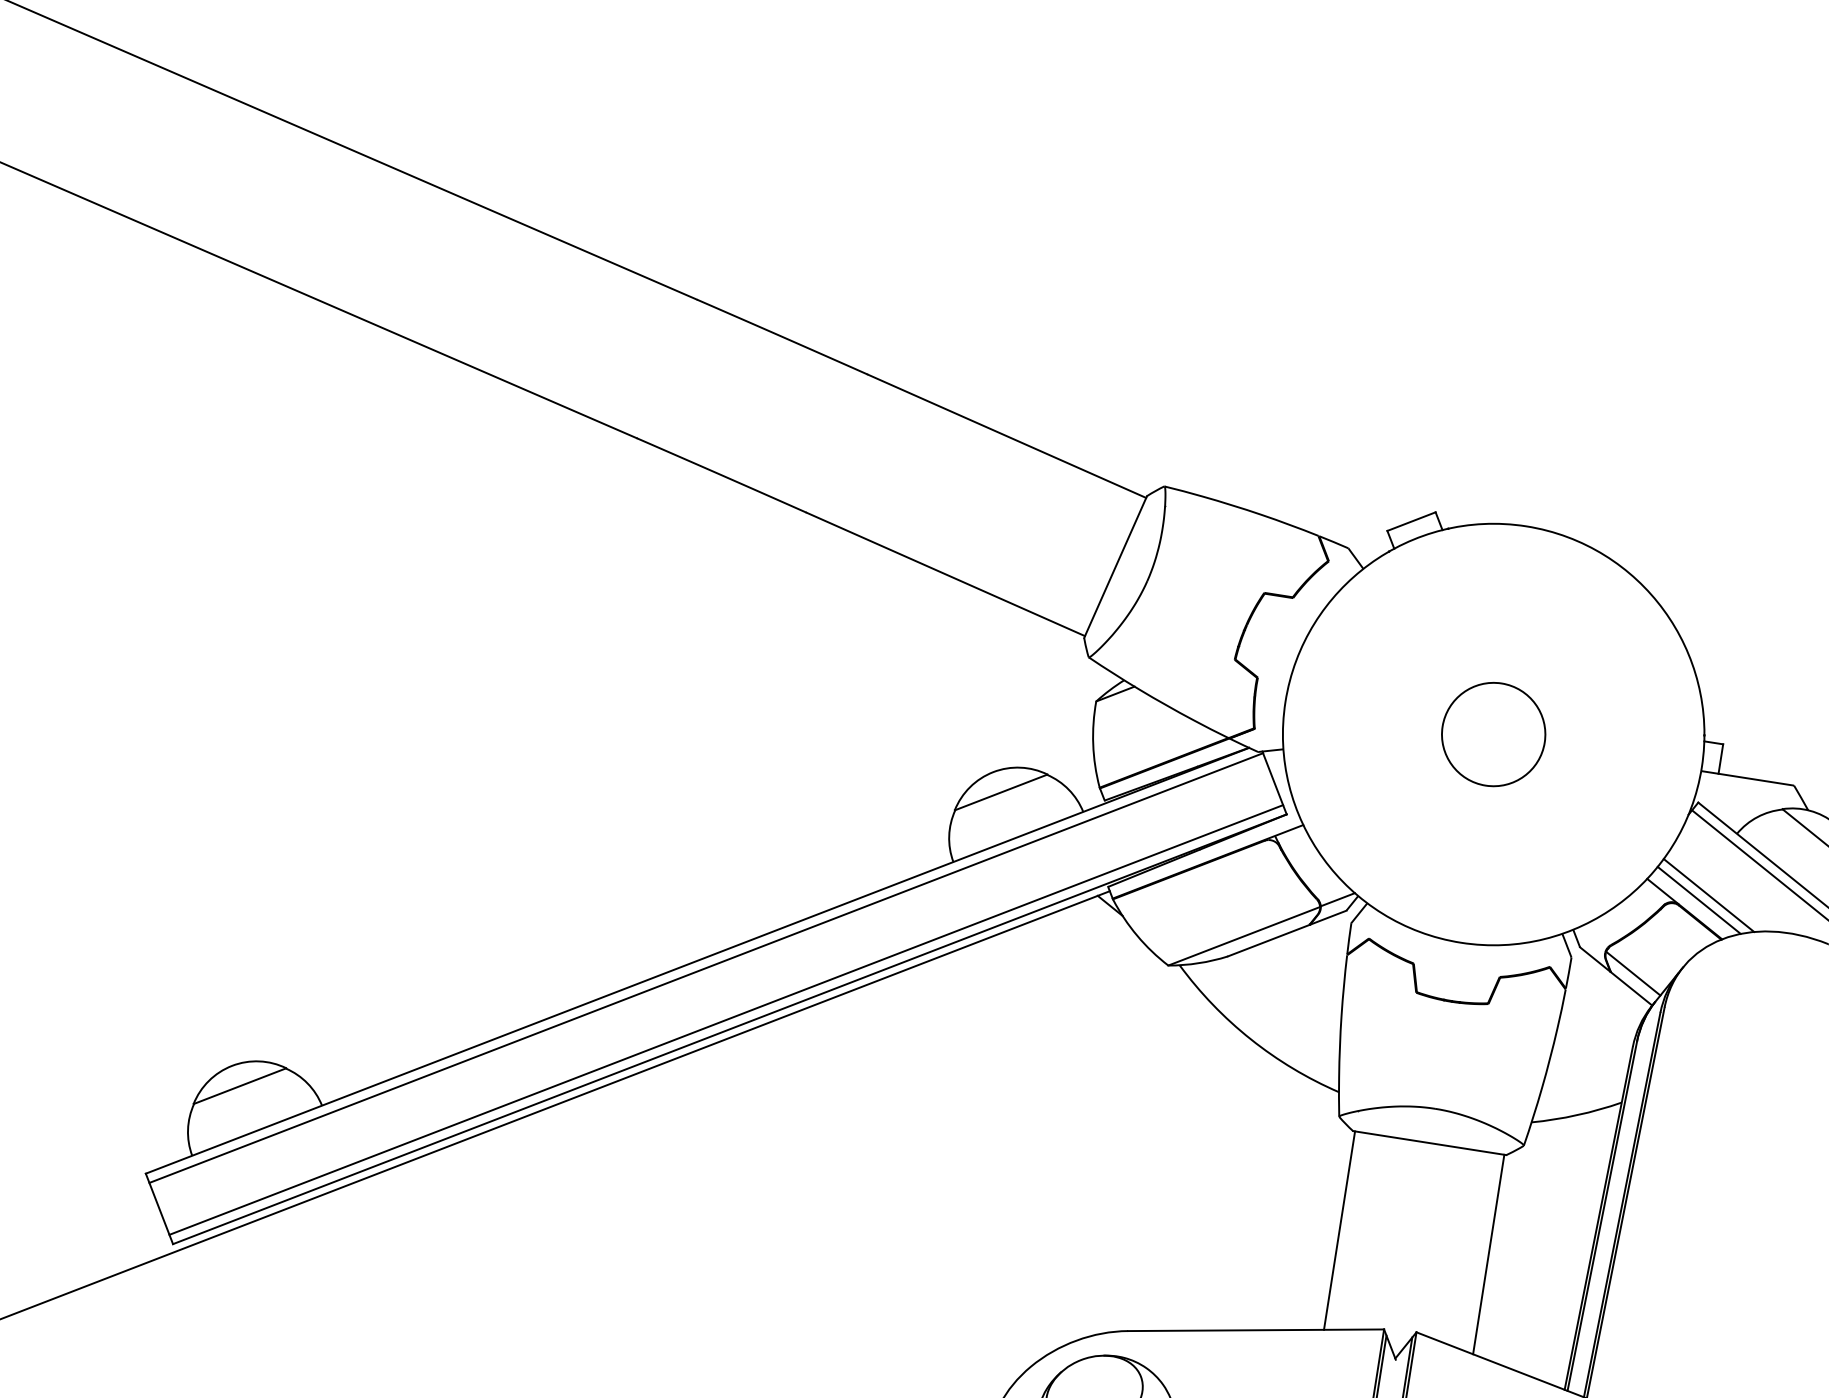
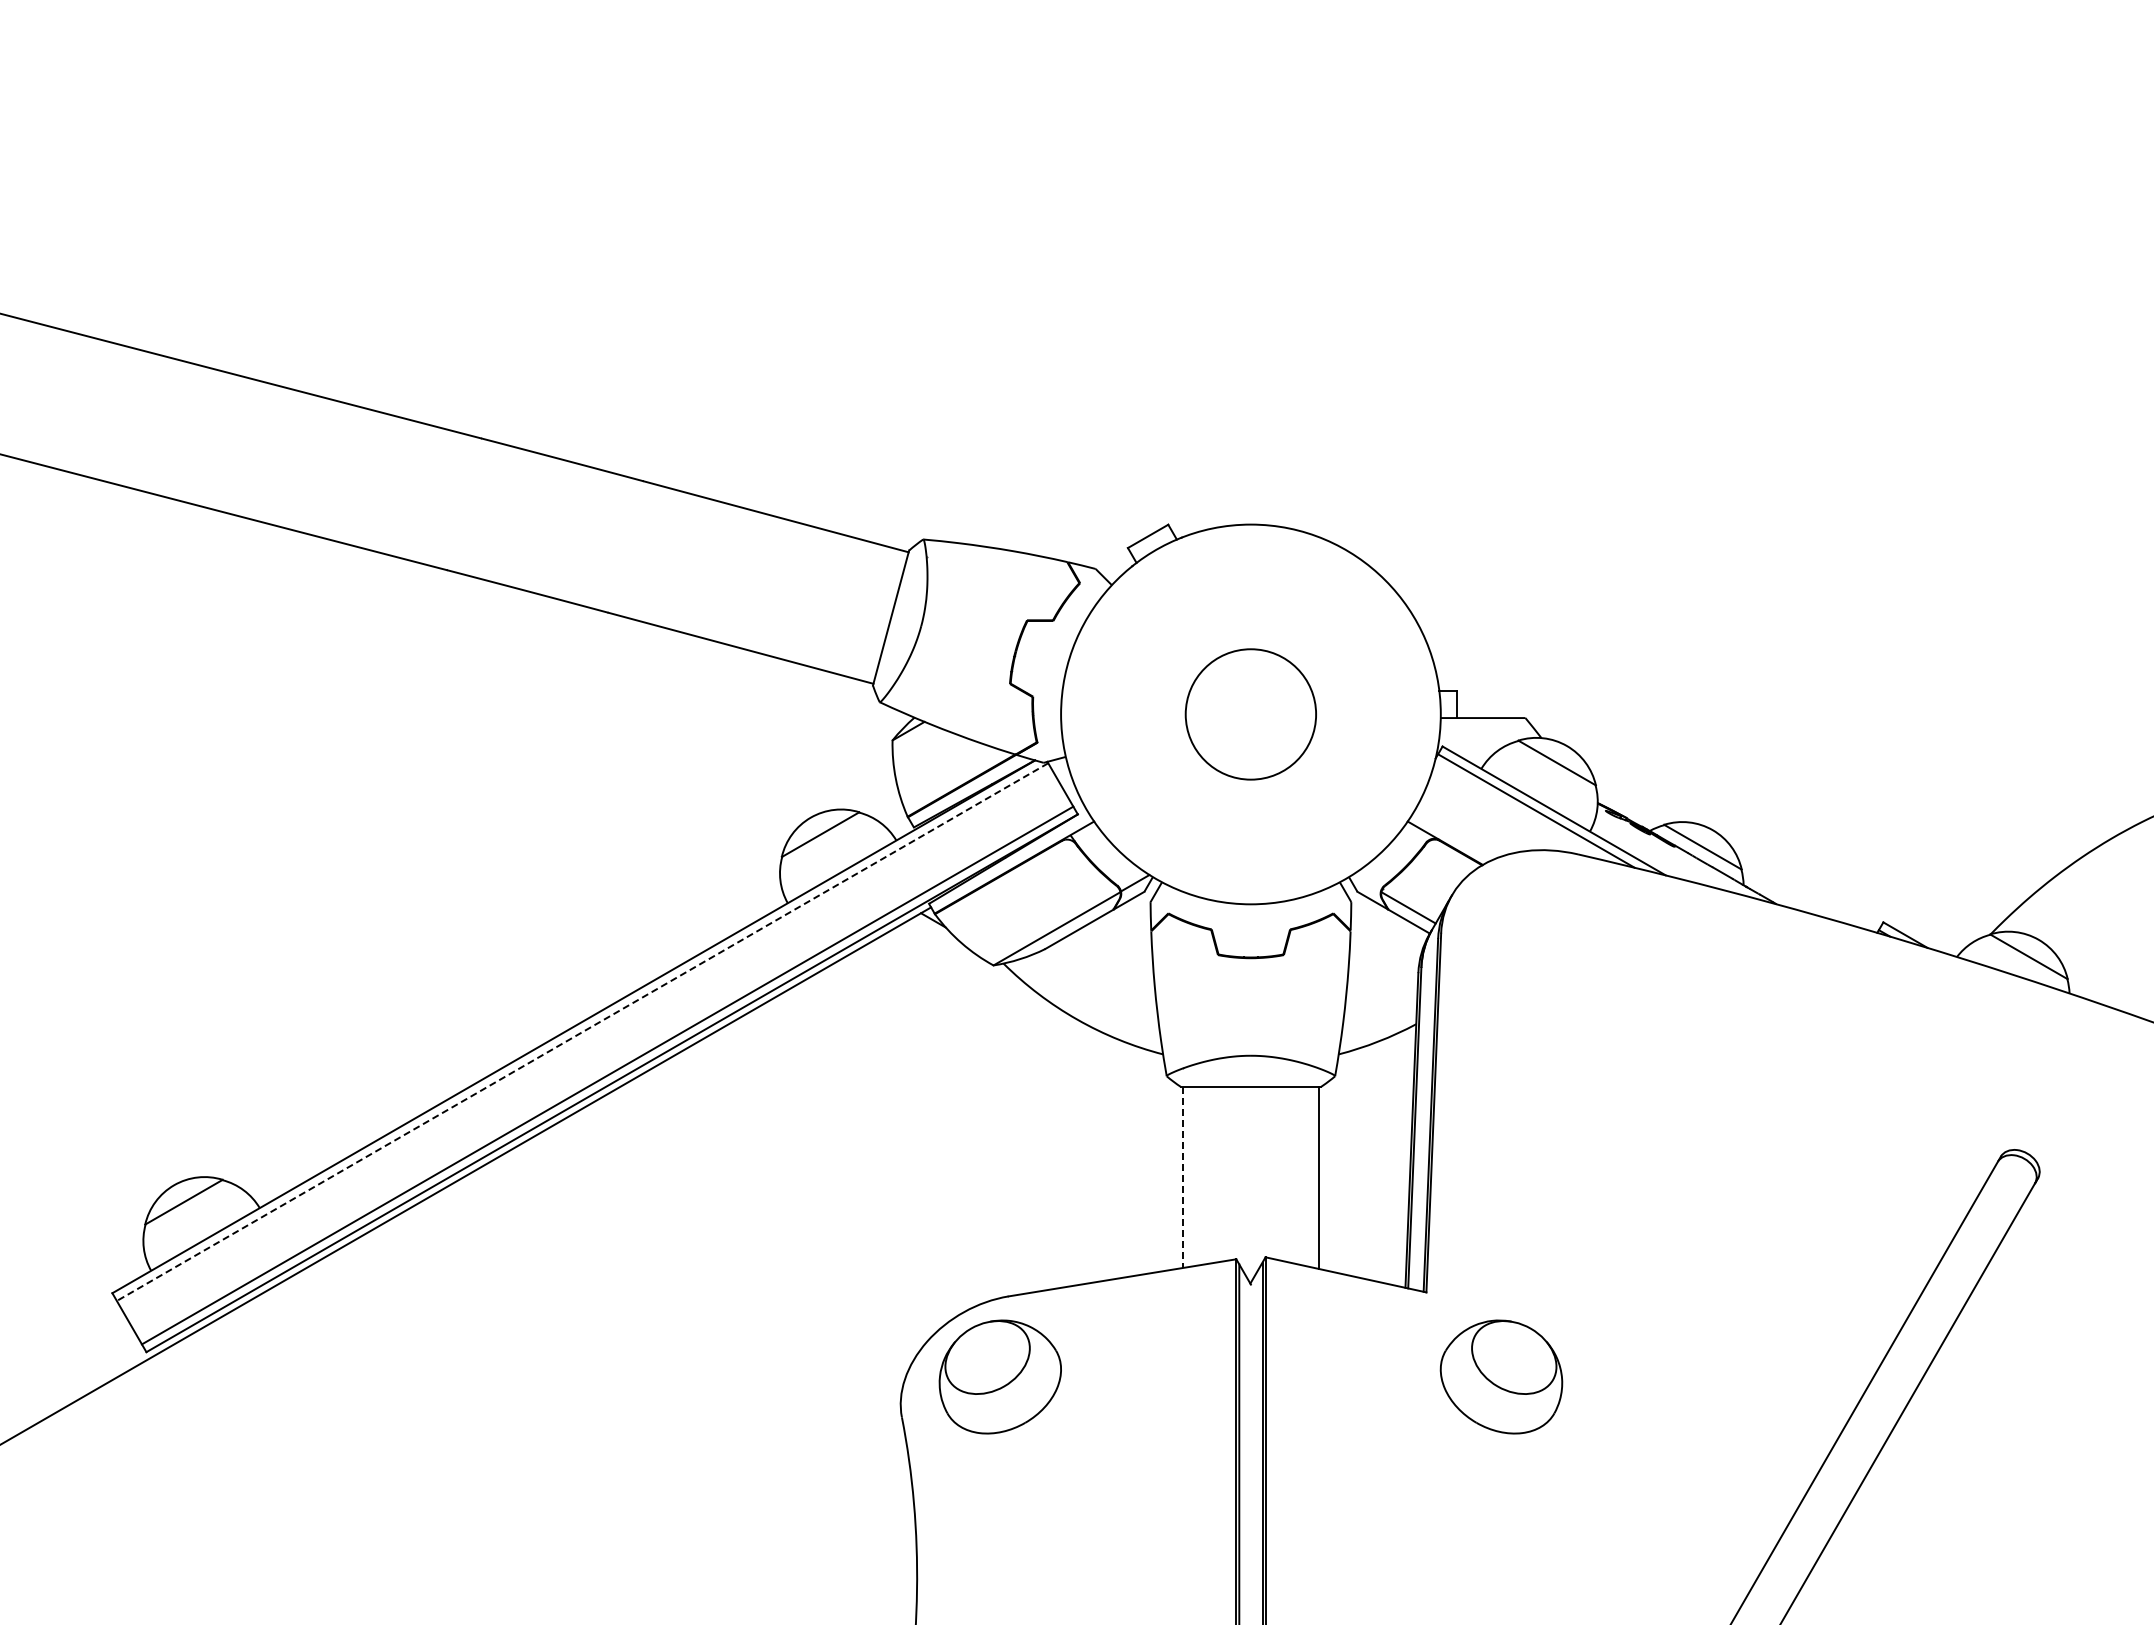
circle: (1493, 734) -> (1250, 714), size x1.4
line: (1708, 895) -> (1464, 827), removed
line: (1698, 900) -> (1456, 833), removed
line: (706, 968) -> (582, 1032), solid -> dashed
line: (1338, 1231) -> (1182, 1178), solid -> dashed

